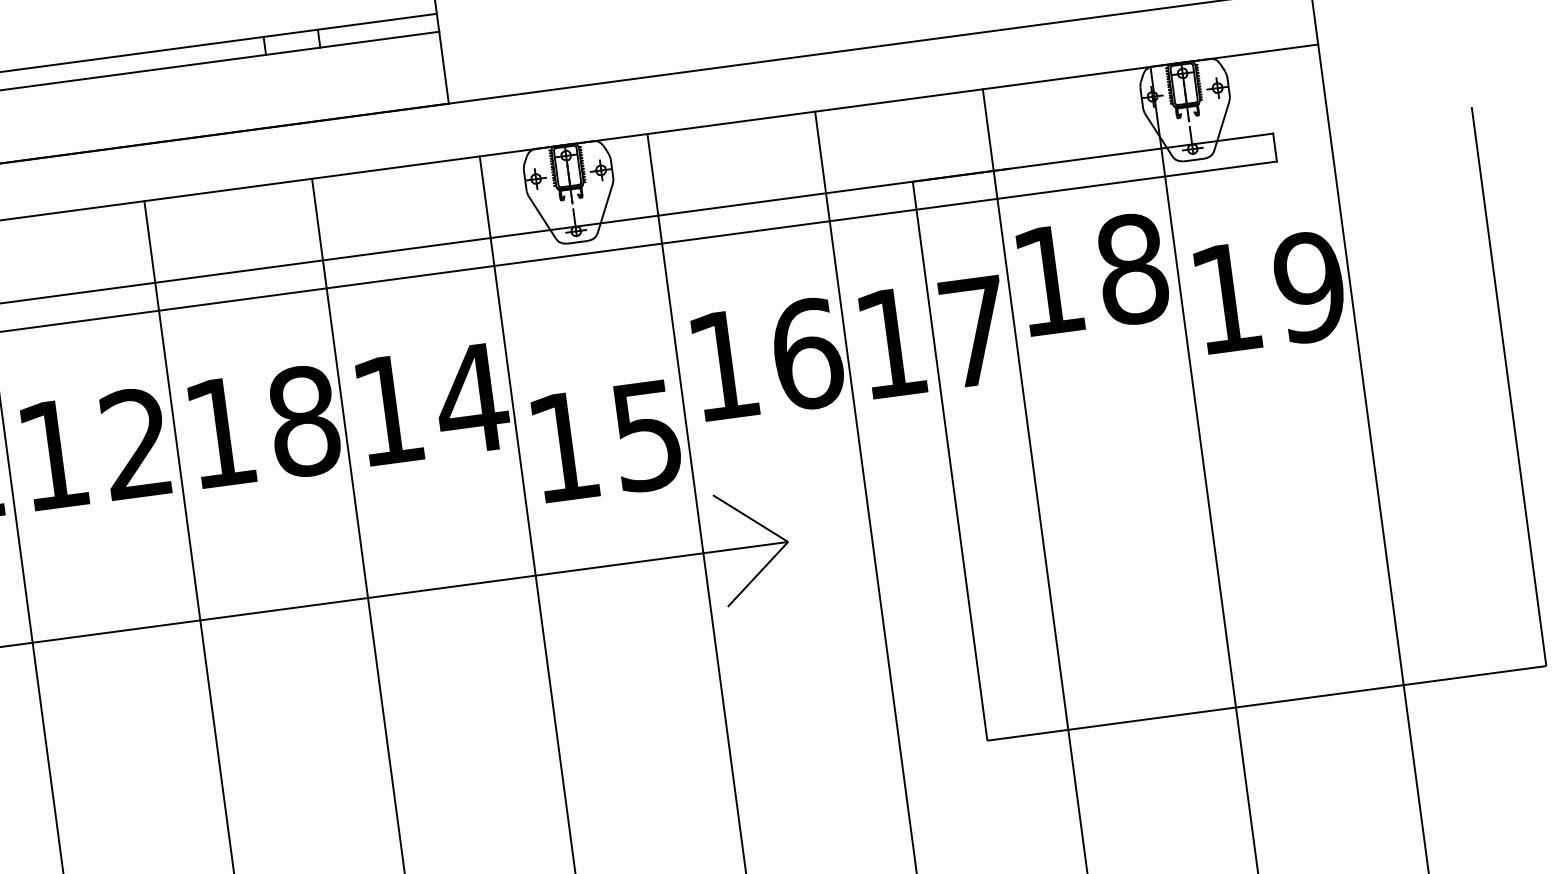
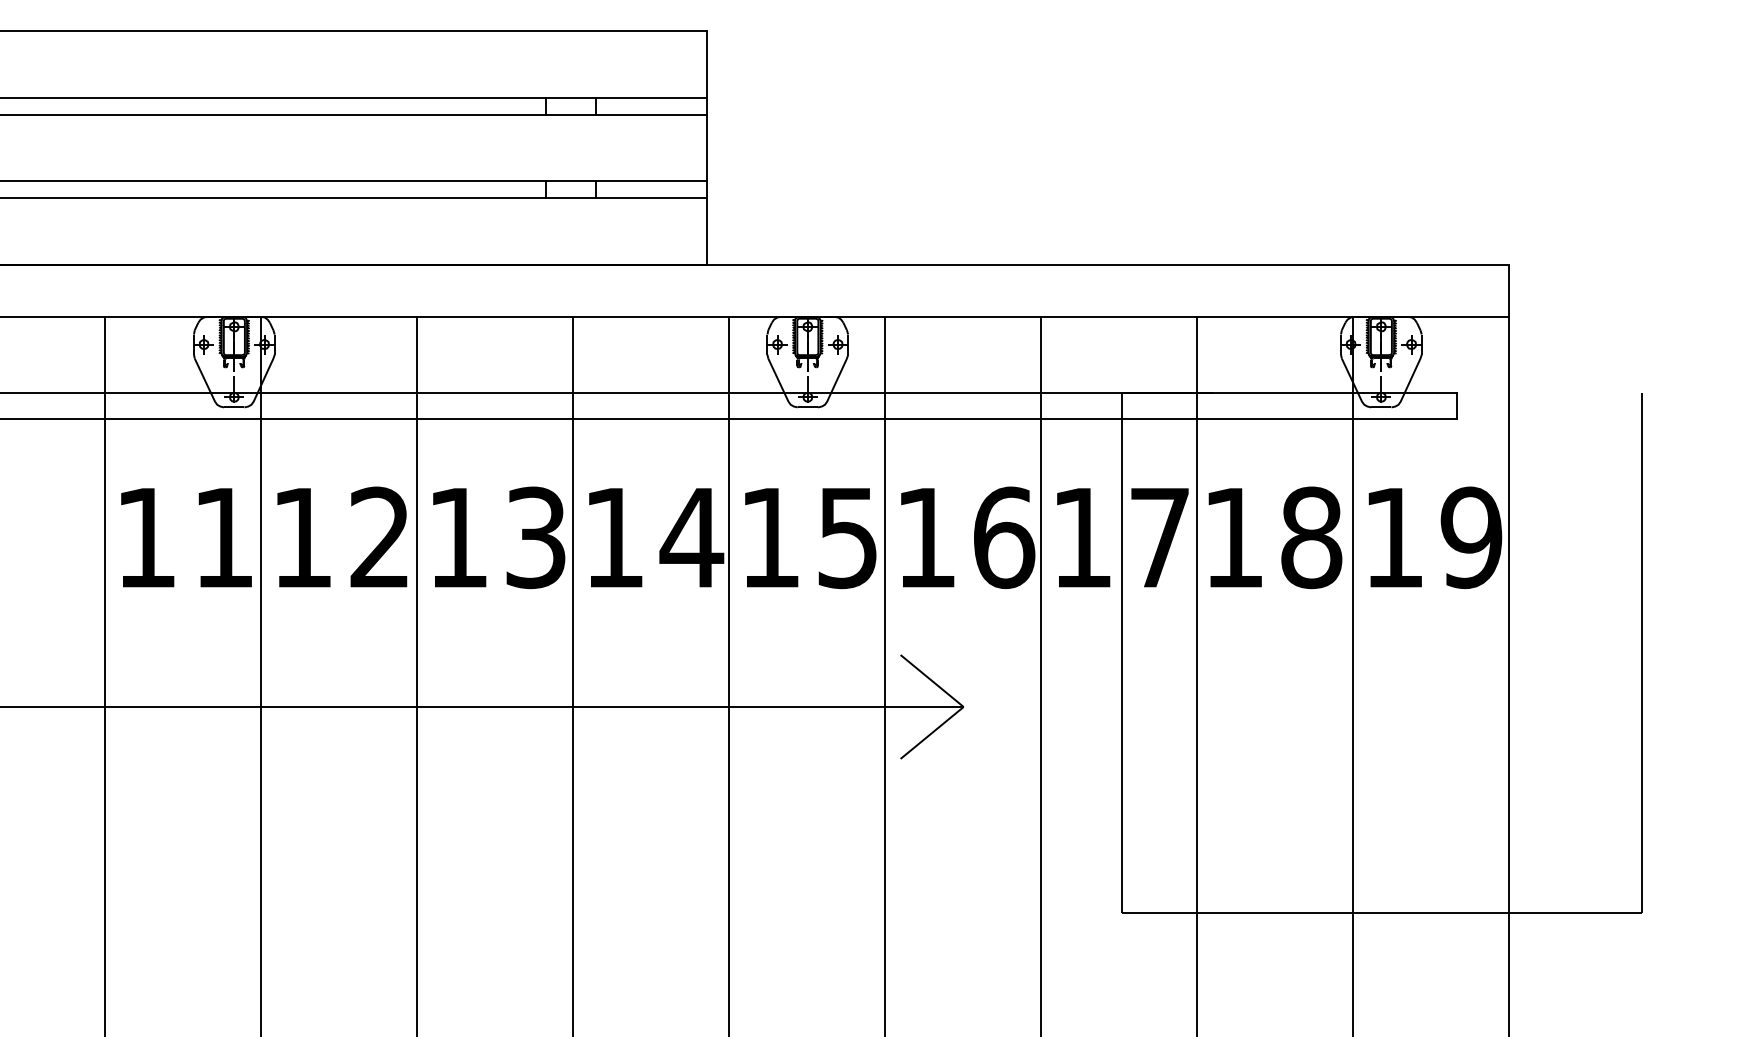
text: (1093, 274) -> (1275, 537), moved
text: (303, 421) -> (535, 537), 18 -> 13
text: (607, 441) -> (810, 538), moved

